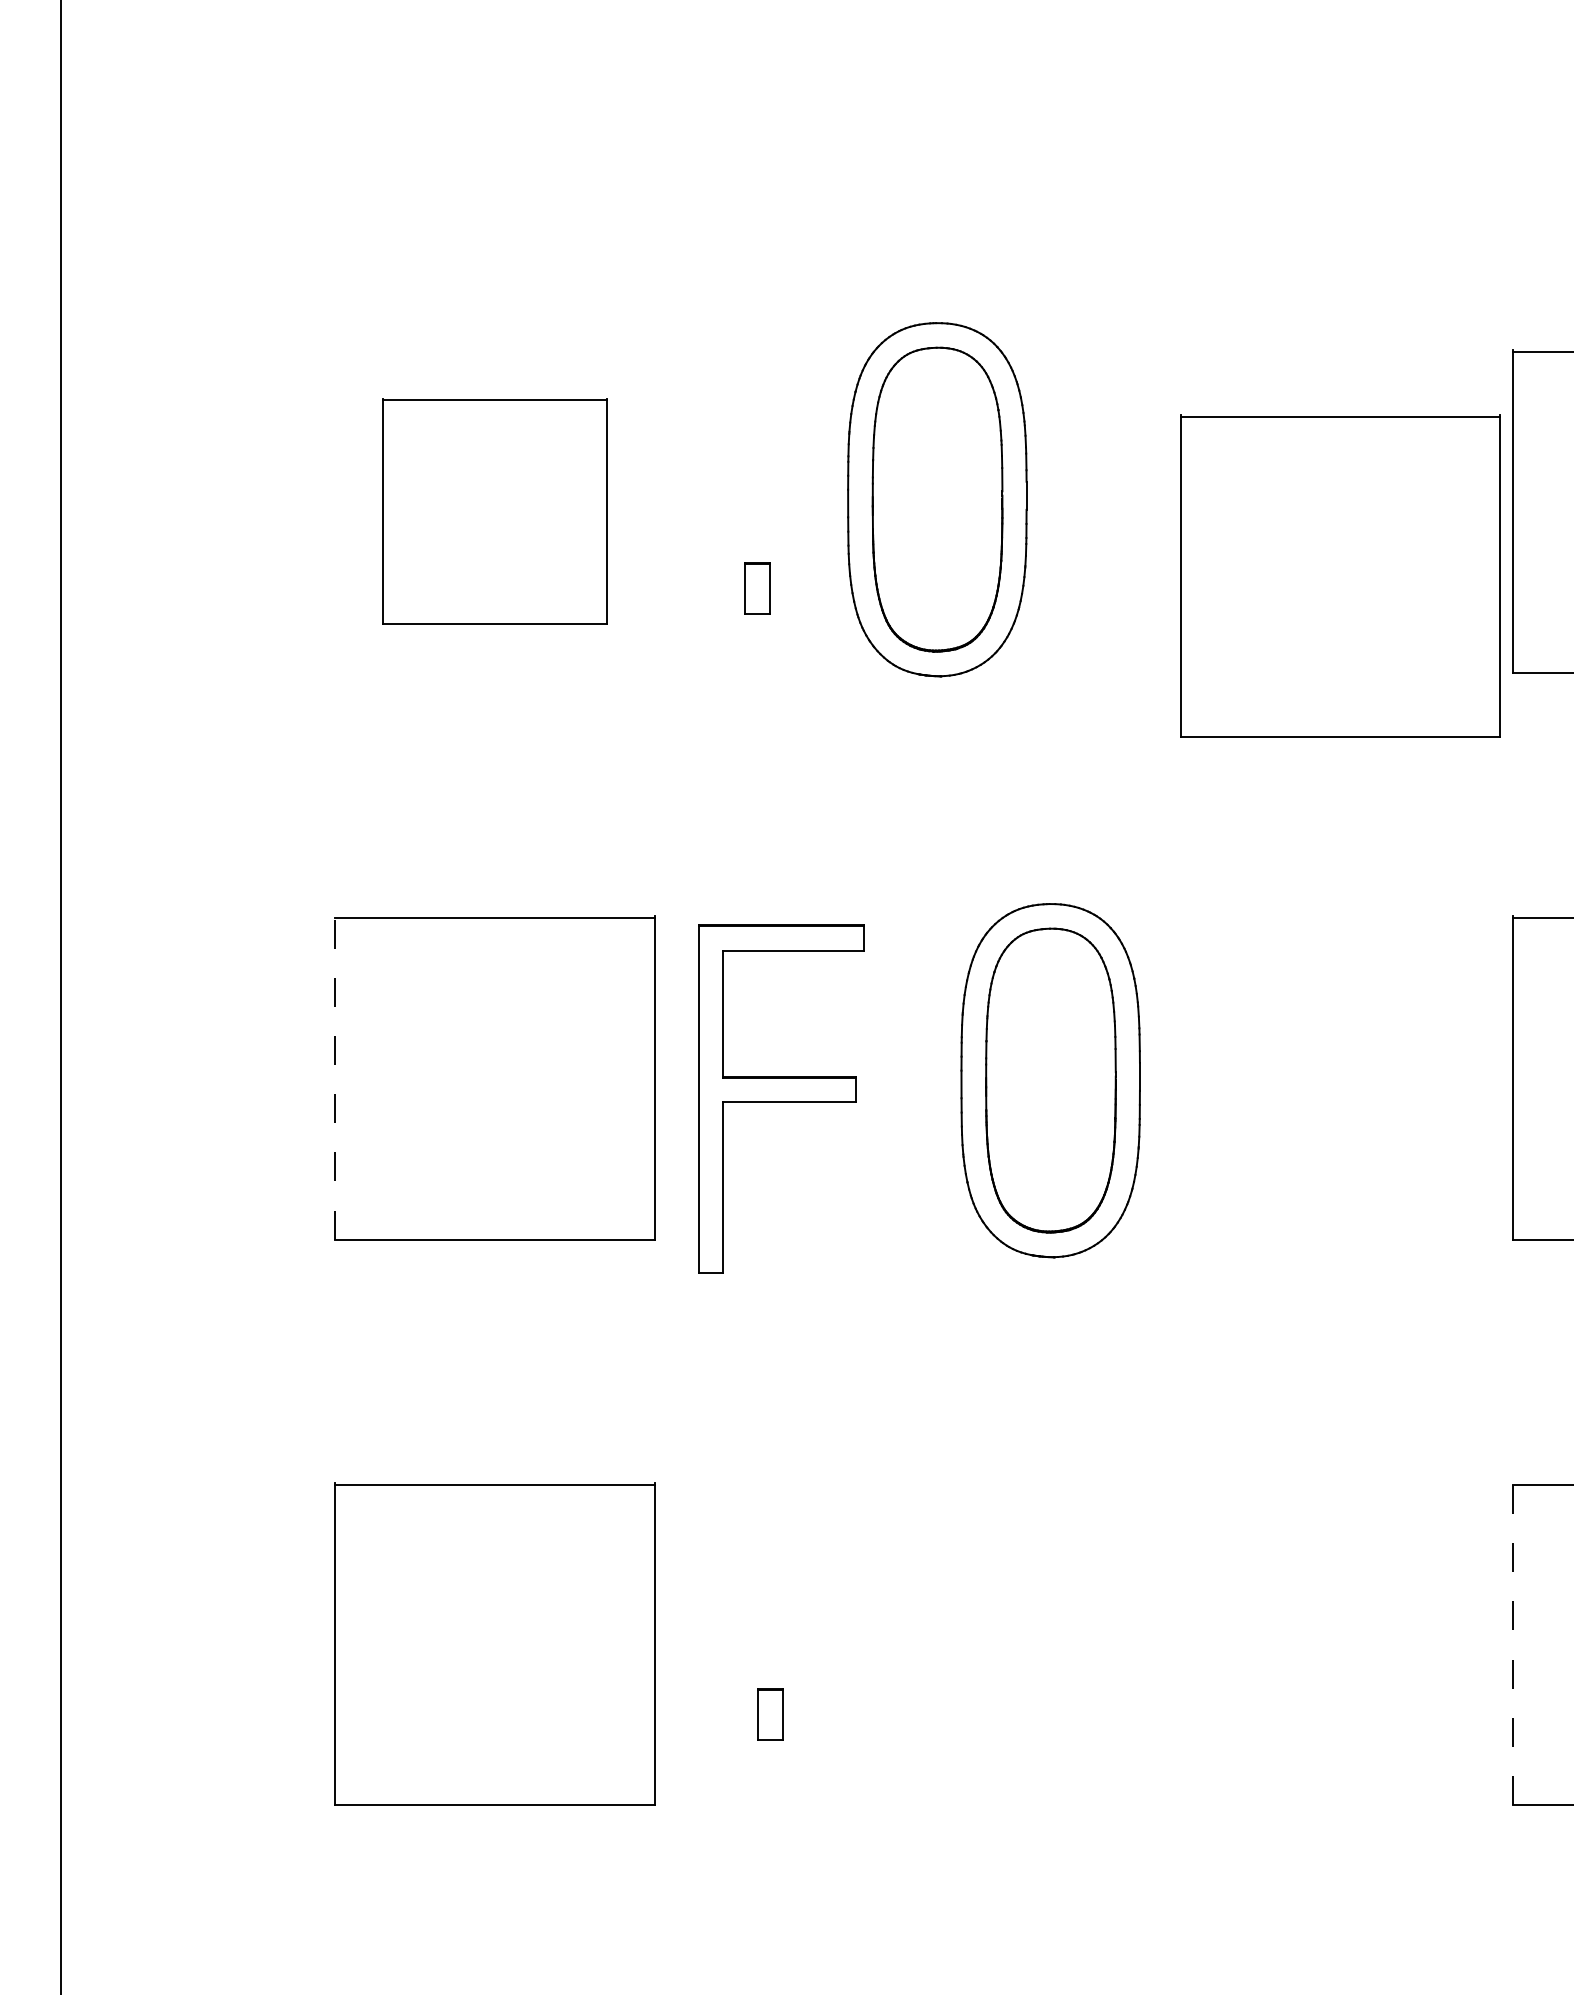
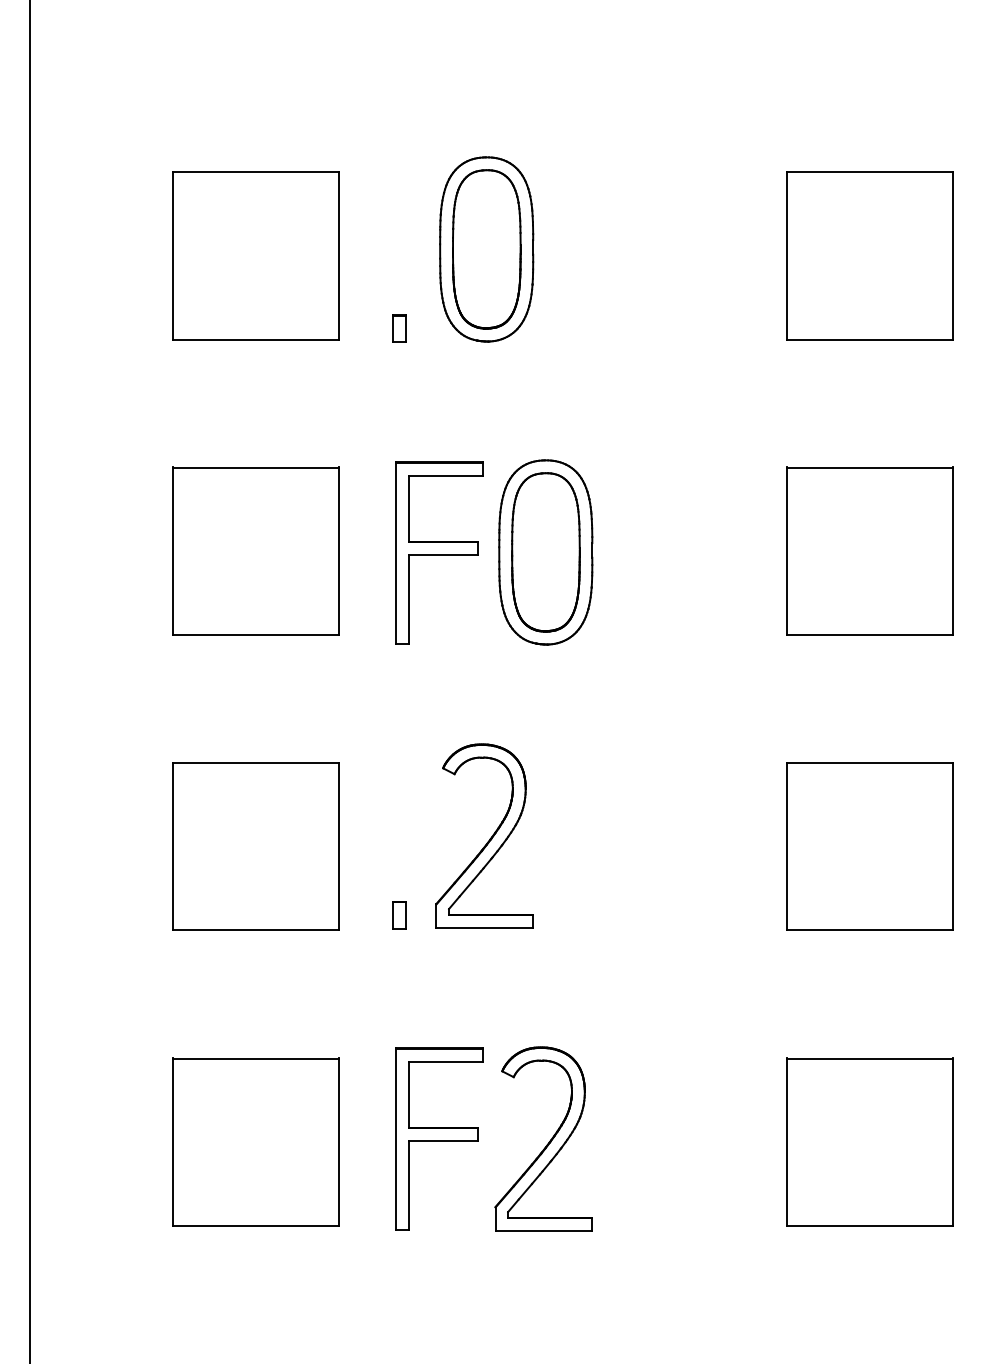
part: (494, 511) -> (255, 255), size x1.43
part: (1339, 576) -> (696, 289), removed
part: (756, 587) -> (399, 328), moved
line: (334, 1076) -> (172, 550), dashed -> solid
part: (781, 1097) -> (439, 552), moved
part: (933, 1623) -> (484, 835), added
line: (1512, 1644) -> (786, 846), dashed -> solid
part: (770, 1715) -> (399, 915), moved

